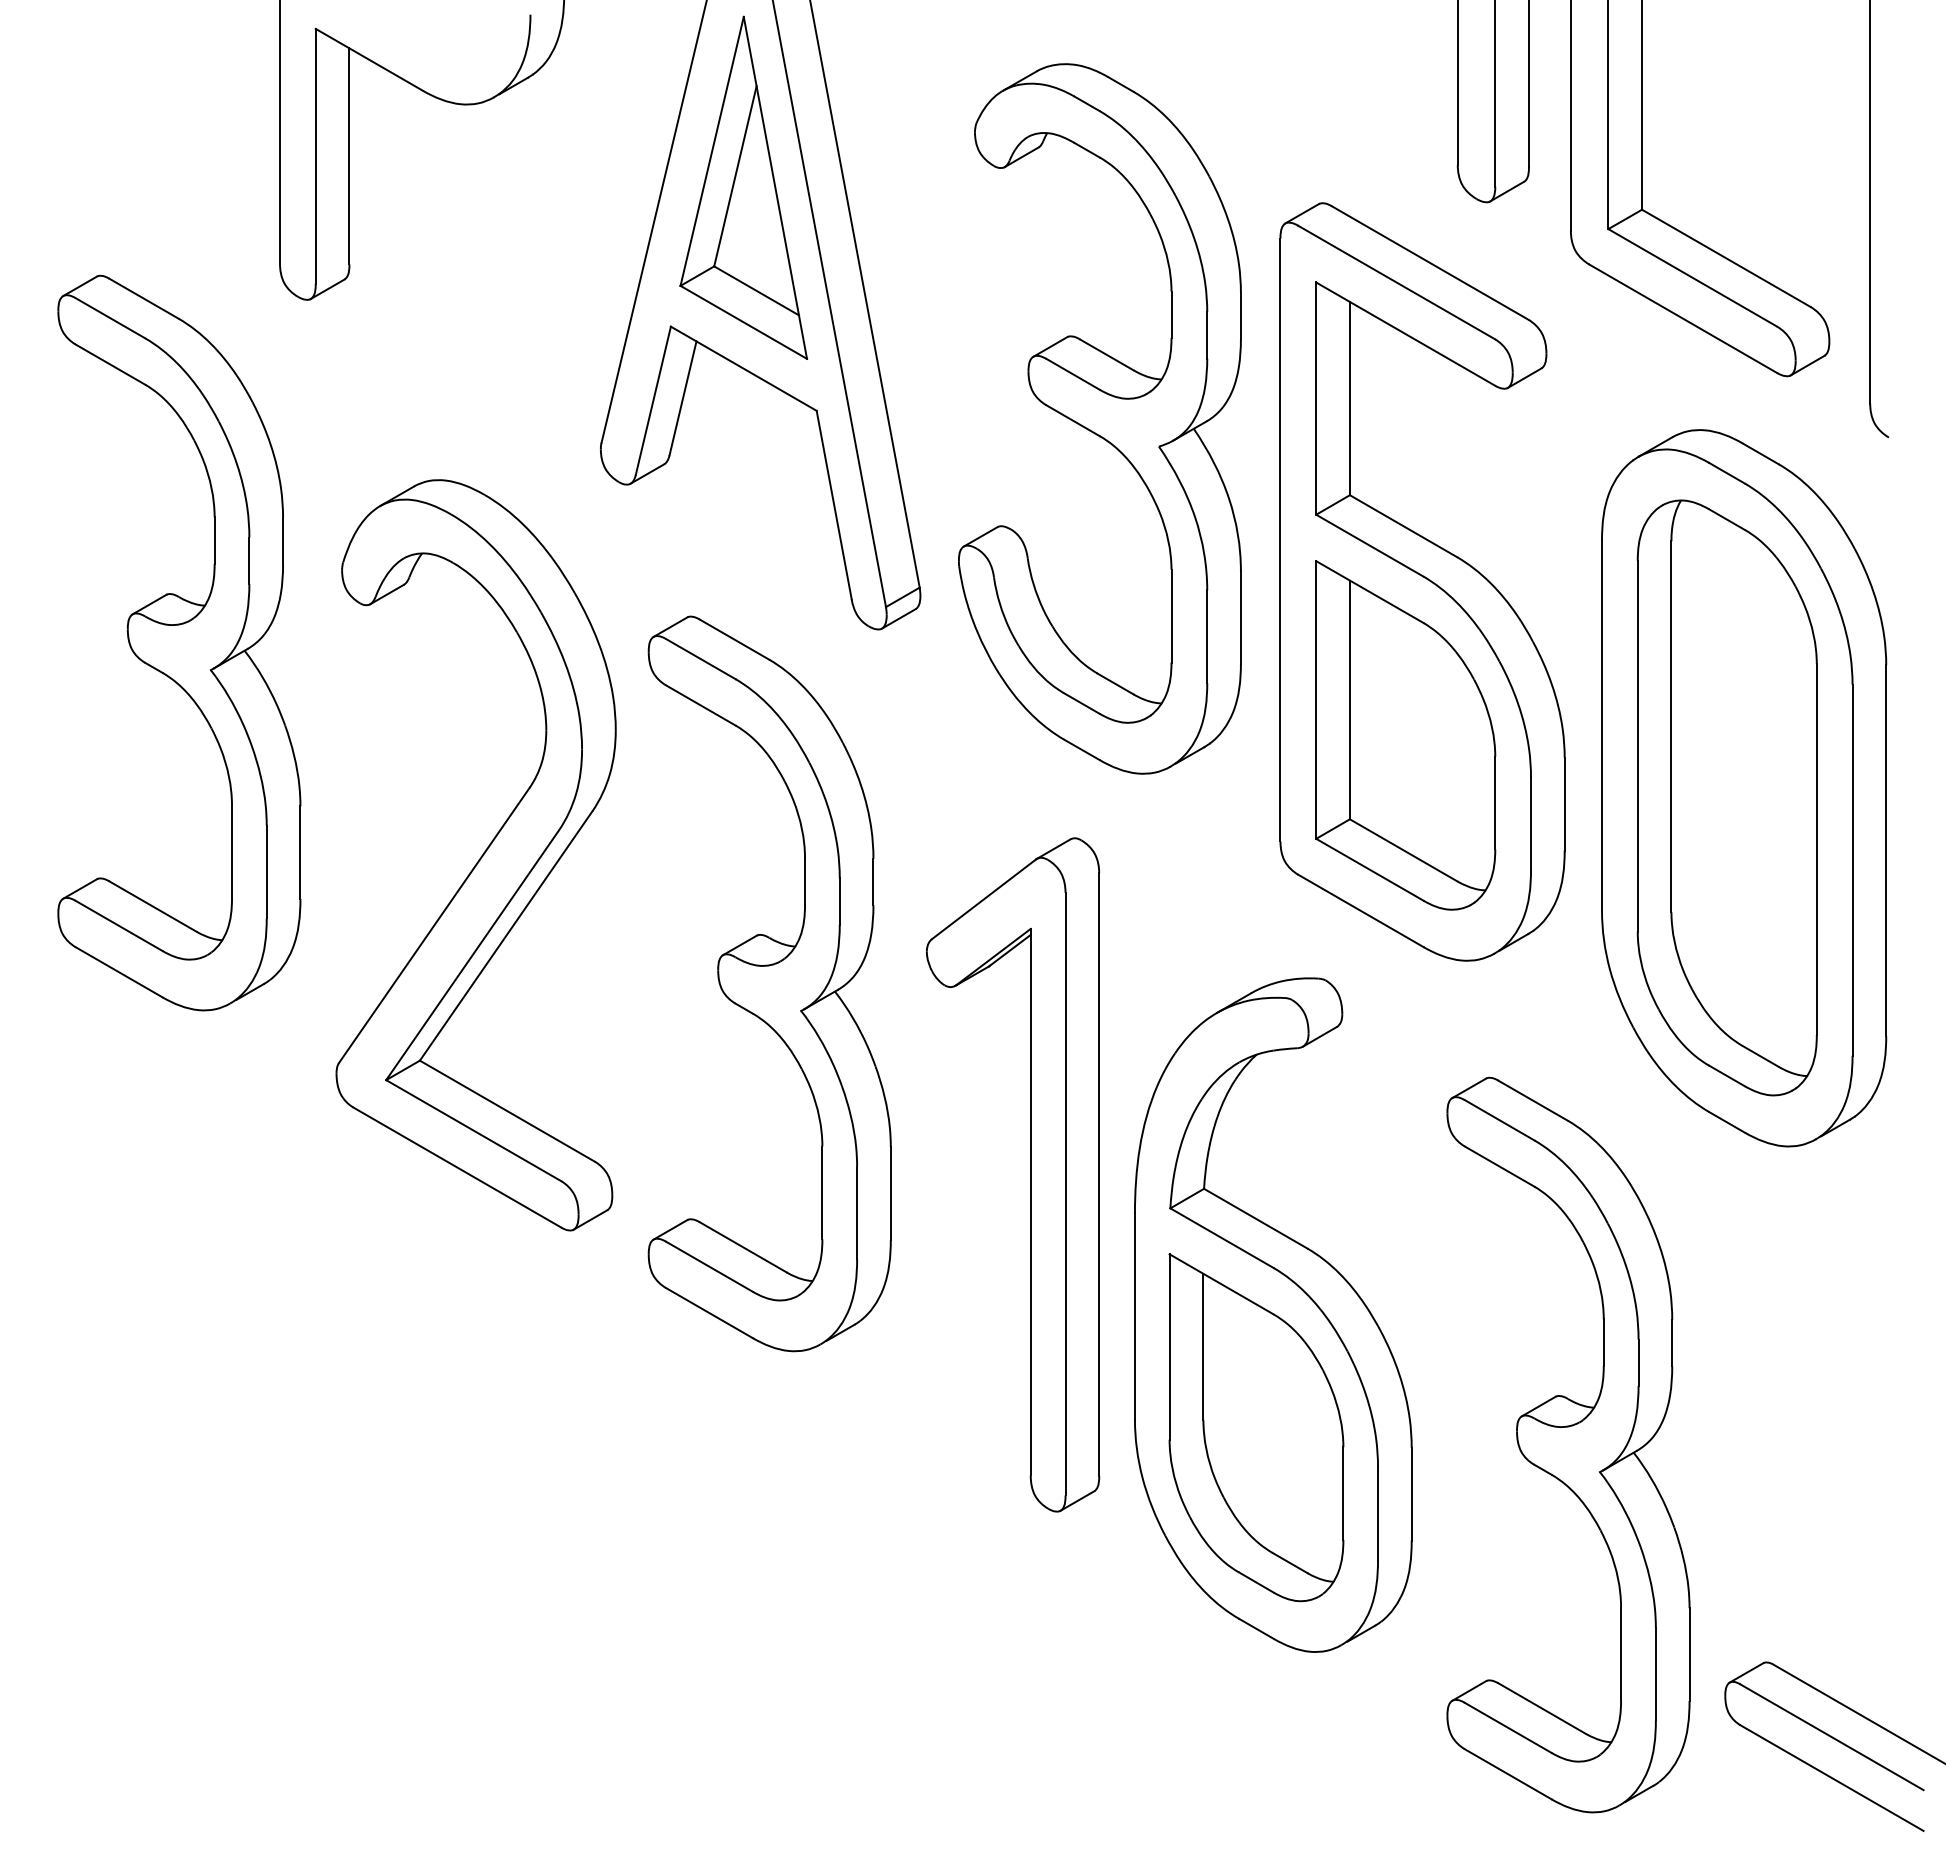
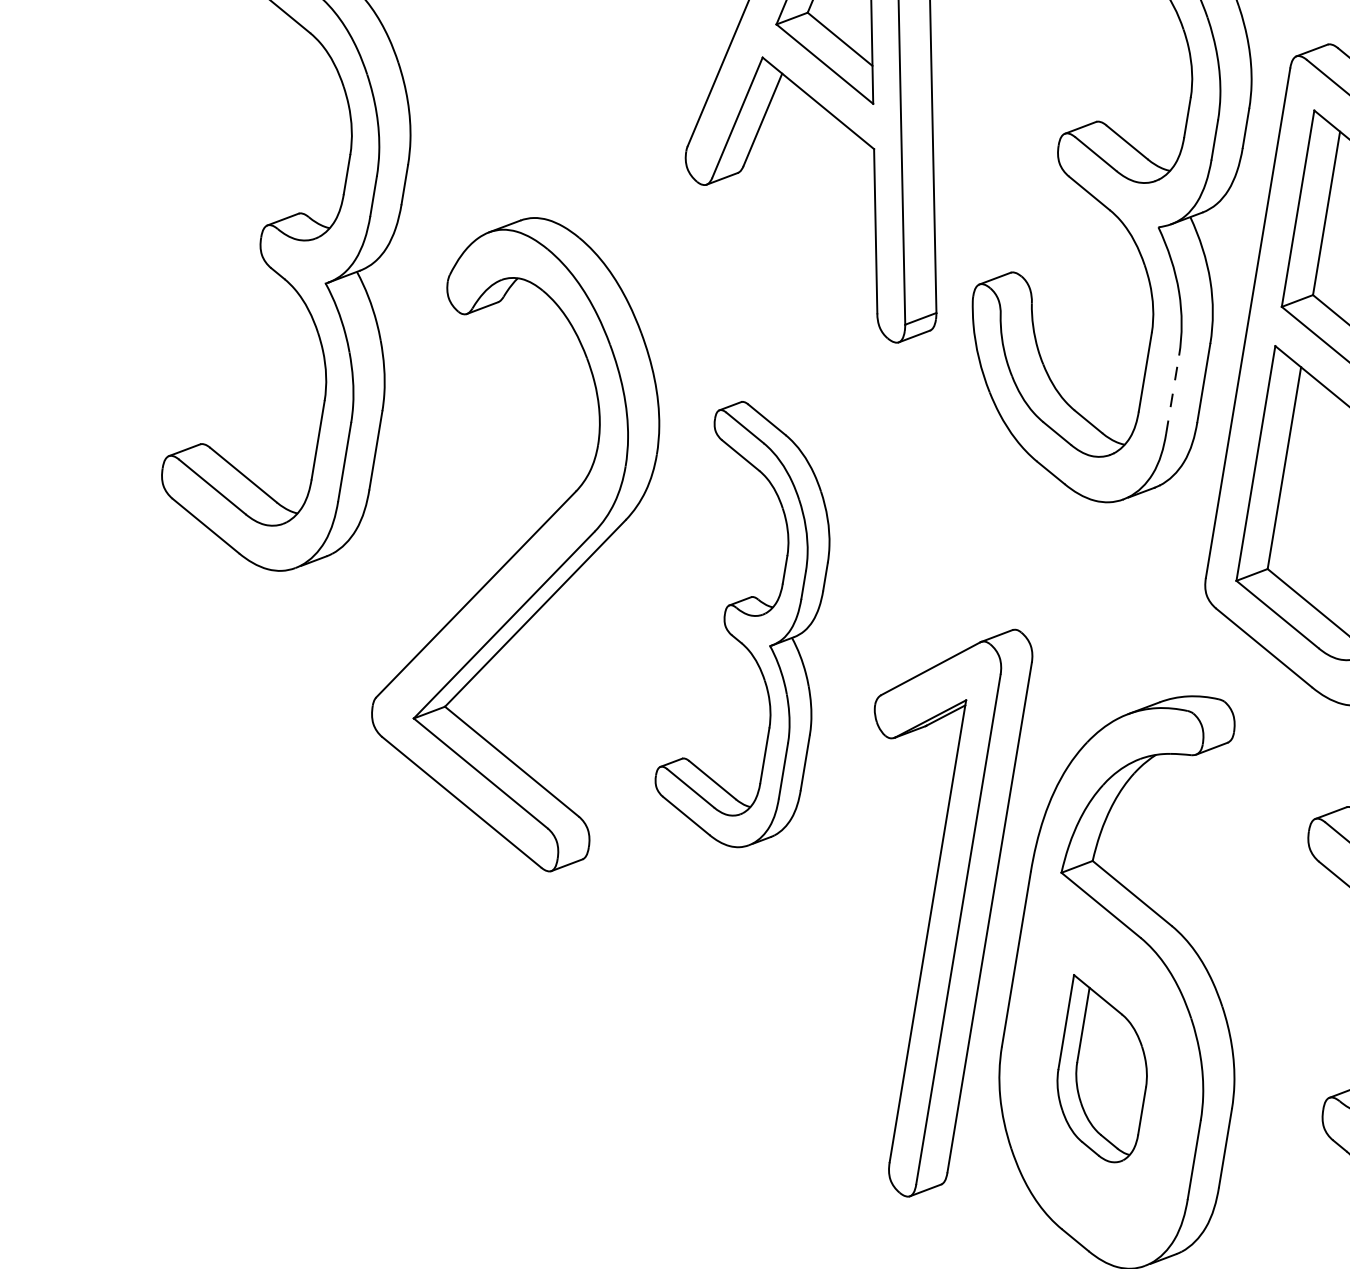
line: (1207, 636) -> (1172, 394), solid -> dashed
part: (475, 855) -> (520, 541), moved
part: (769, 983) -> (754, 626), size x0.7
part: (1030, 1174) -> (931, 907), moved
part: (1256, 1427) -> (1103, 1070), size x0.6

